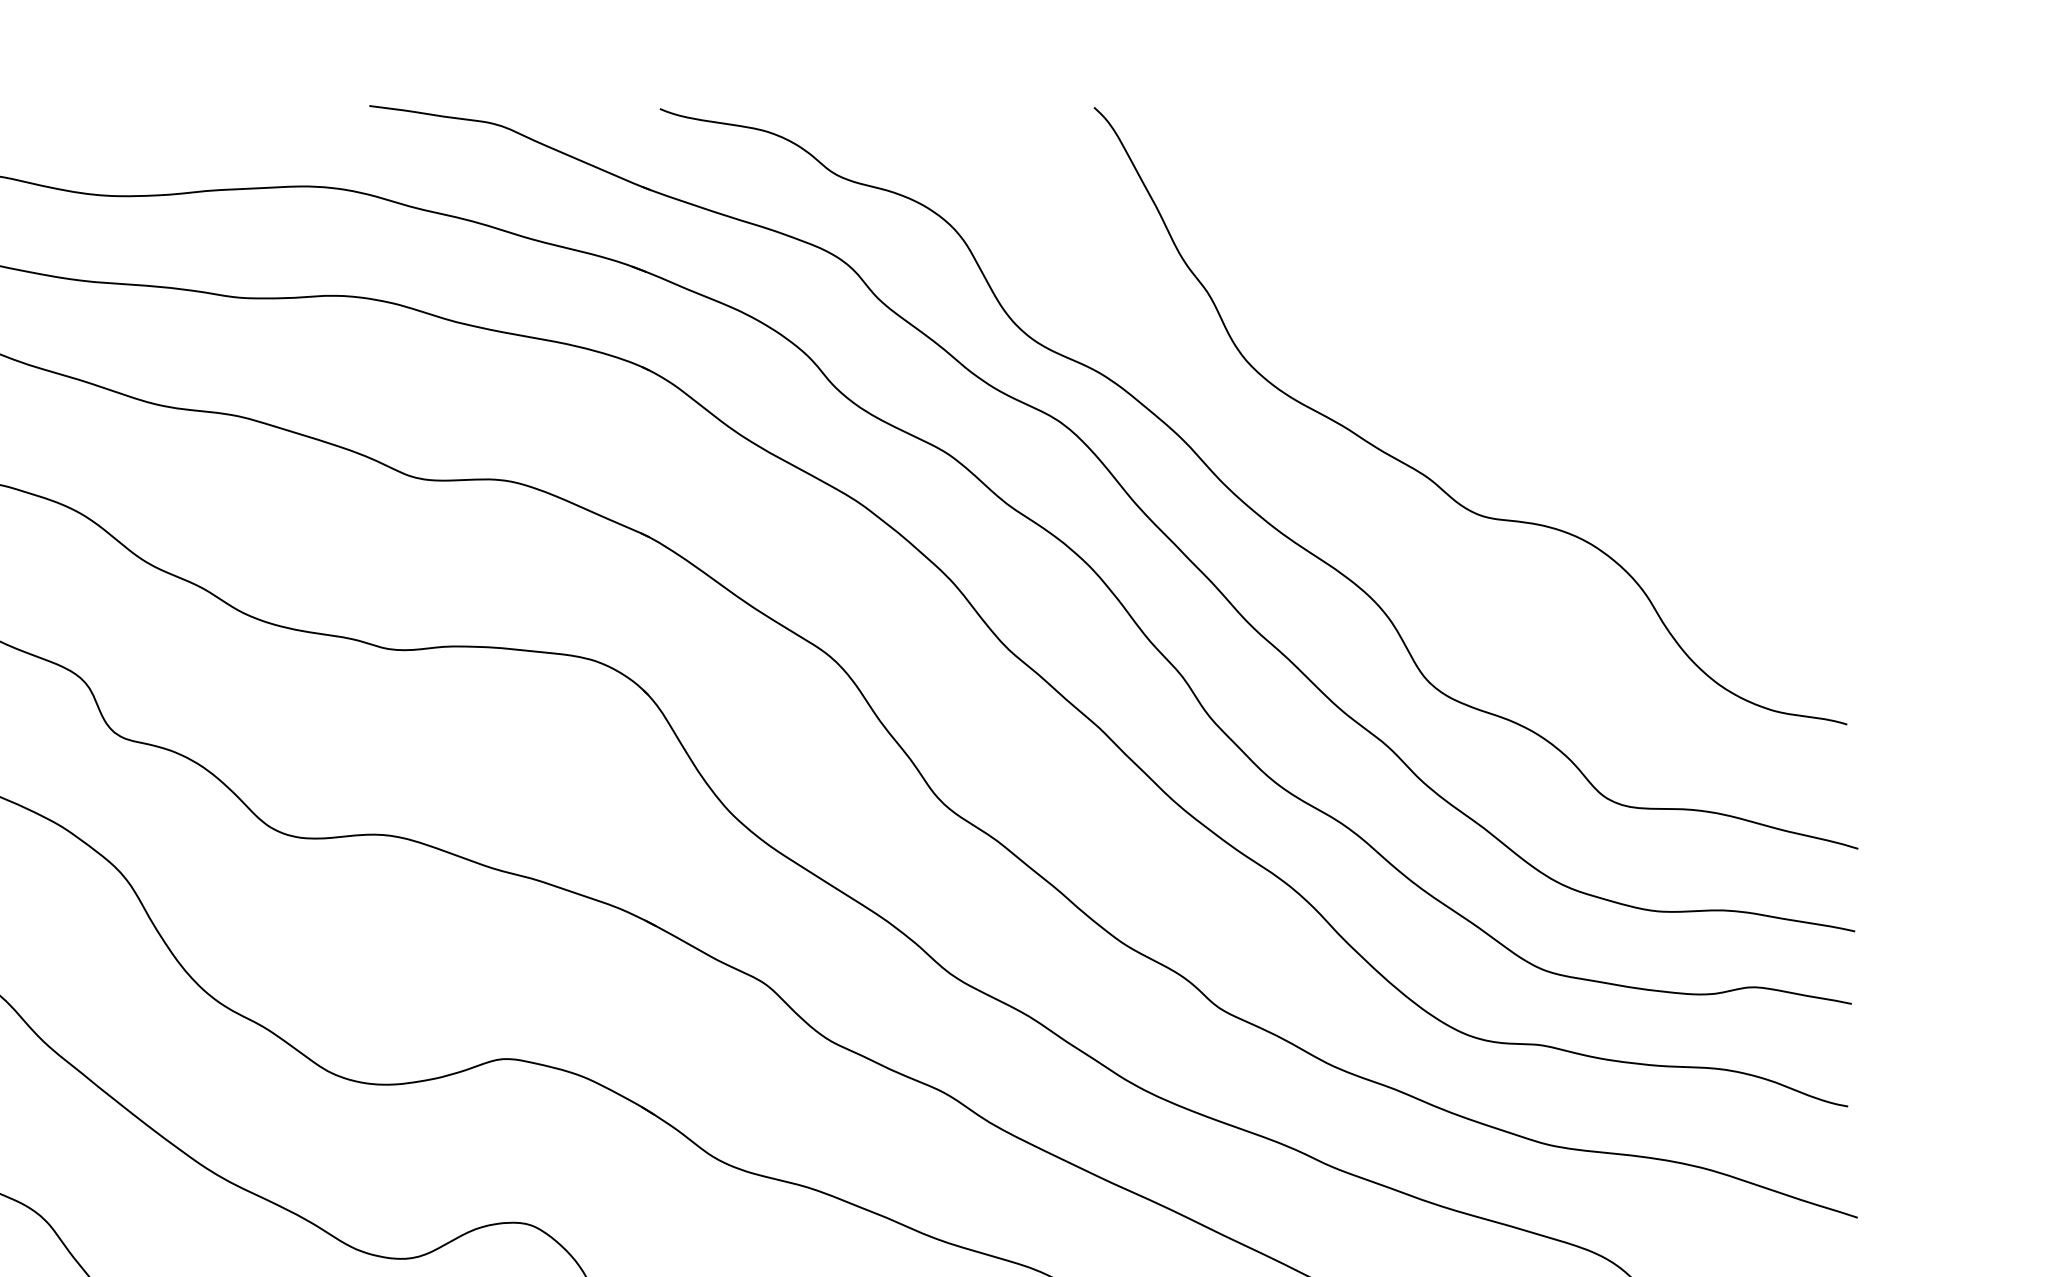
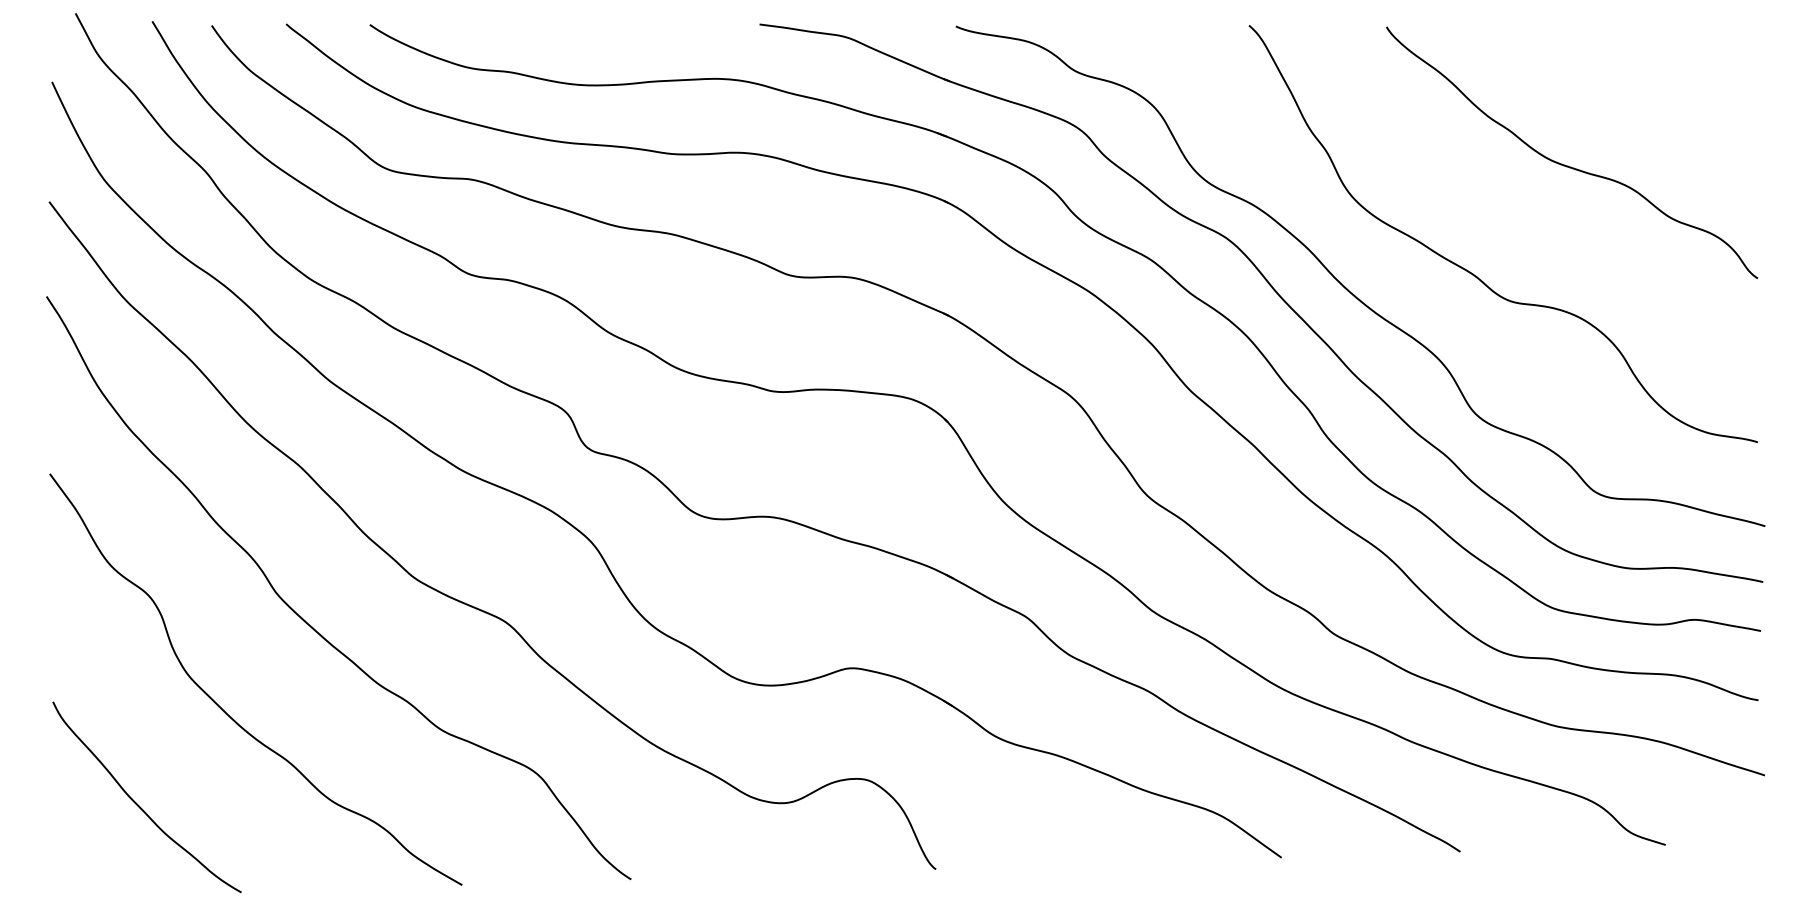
curve: (1566, 314) -> (1568, 165), added

